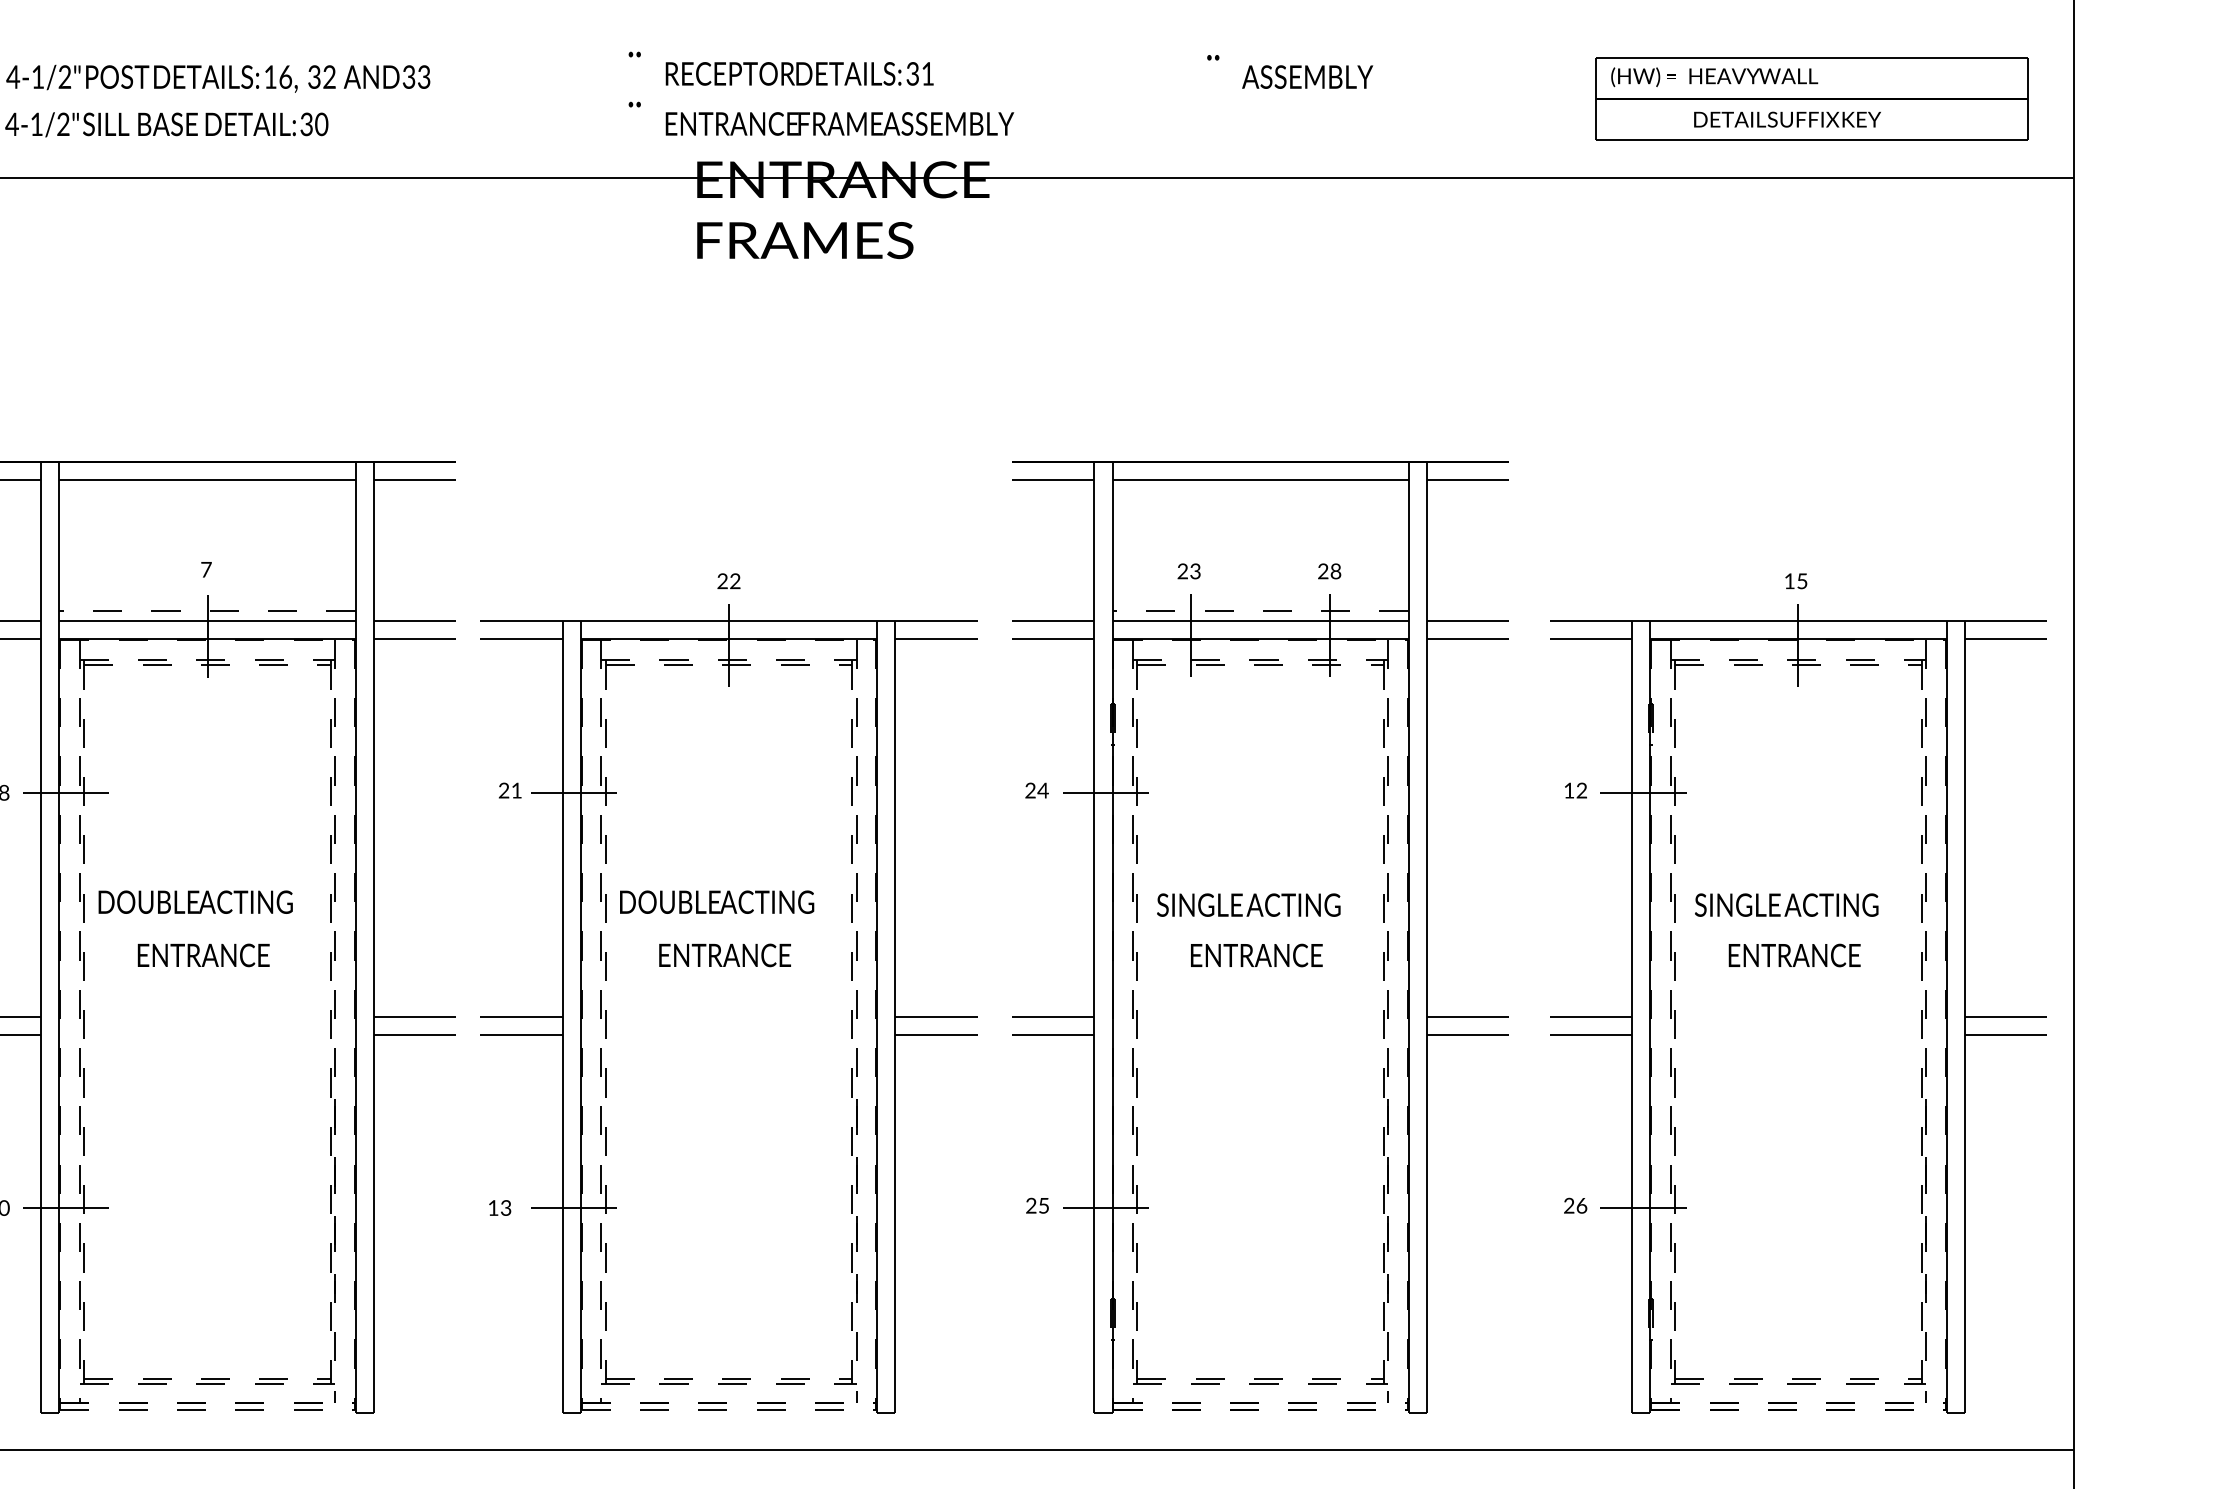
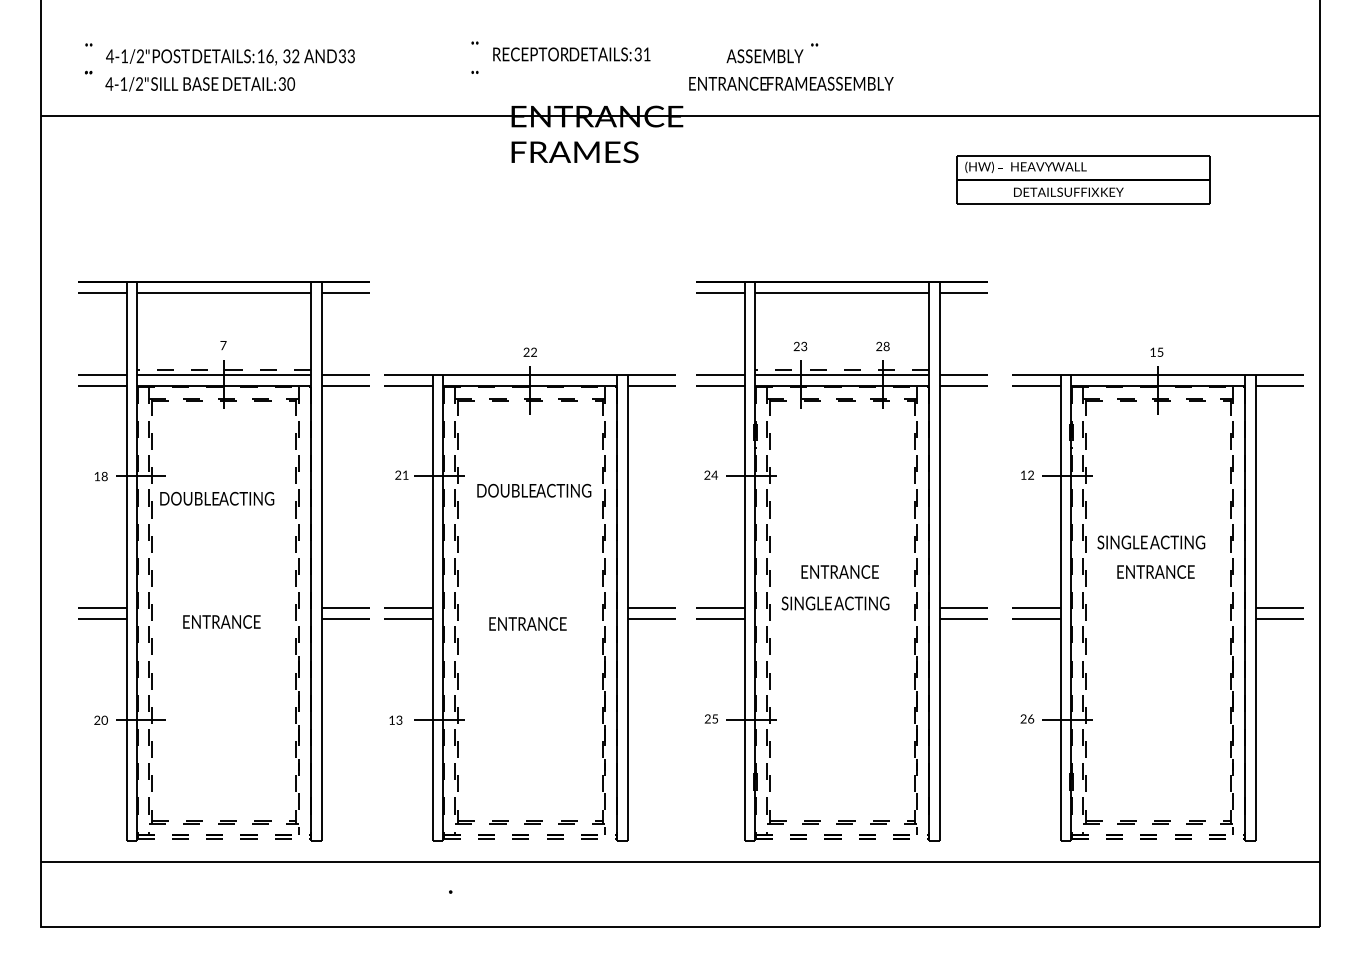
text: (1306, 77) -> (764, 56), moved
part: (1812, 97) -> (1083, 179), moved
text: (840, 123) -> (791, 83), moved
text: (196, 901) -> (217, 498), moved
text: (717, 901) -> (534, 490), moved
text: (1248, 905) -> (835, 603), moved
text: (203, 954) -> (221, 621), moved
text: (724, 954) -> (527, 623), moved

